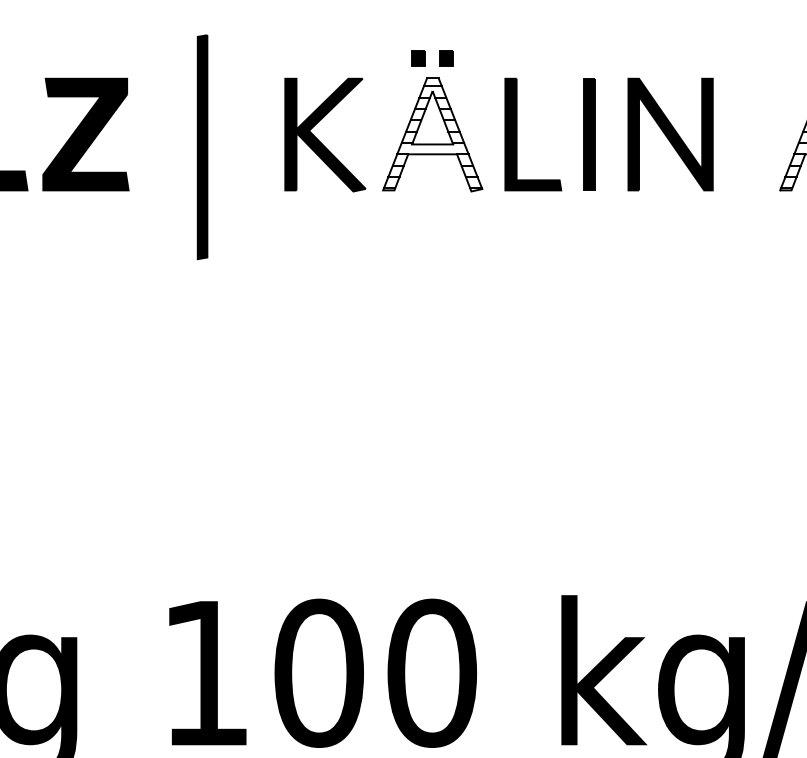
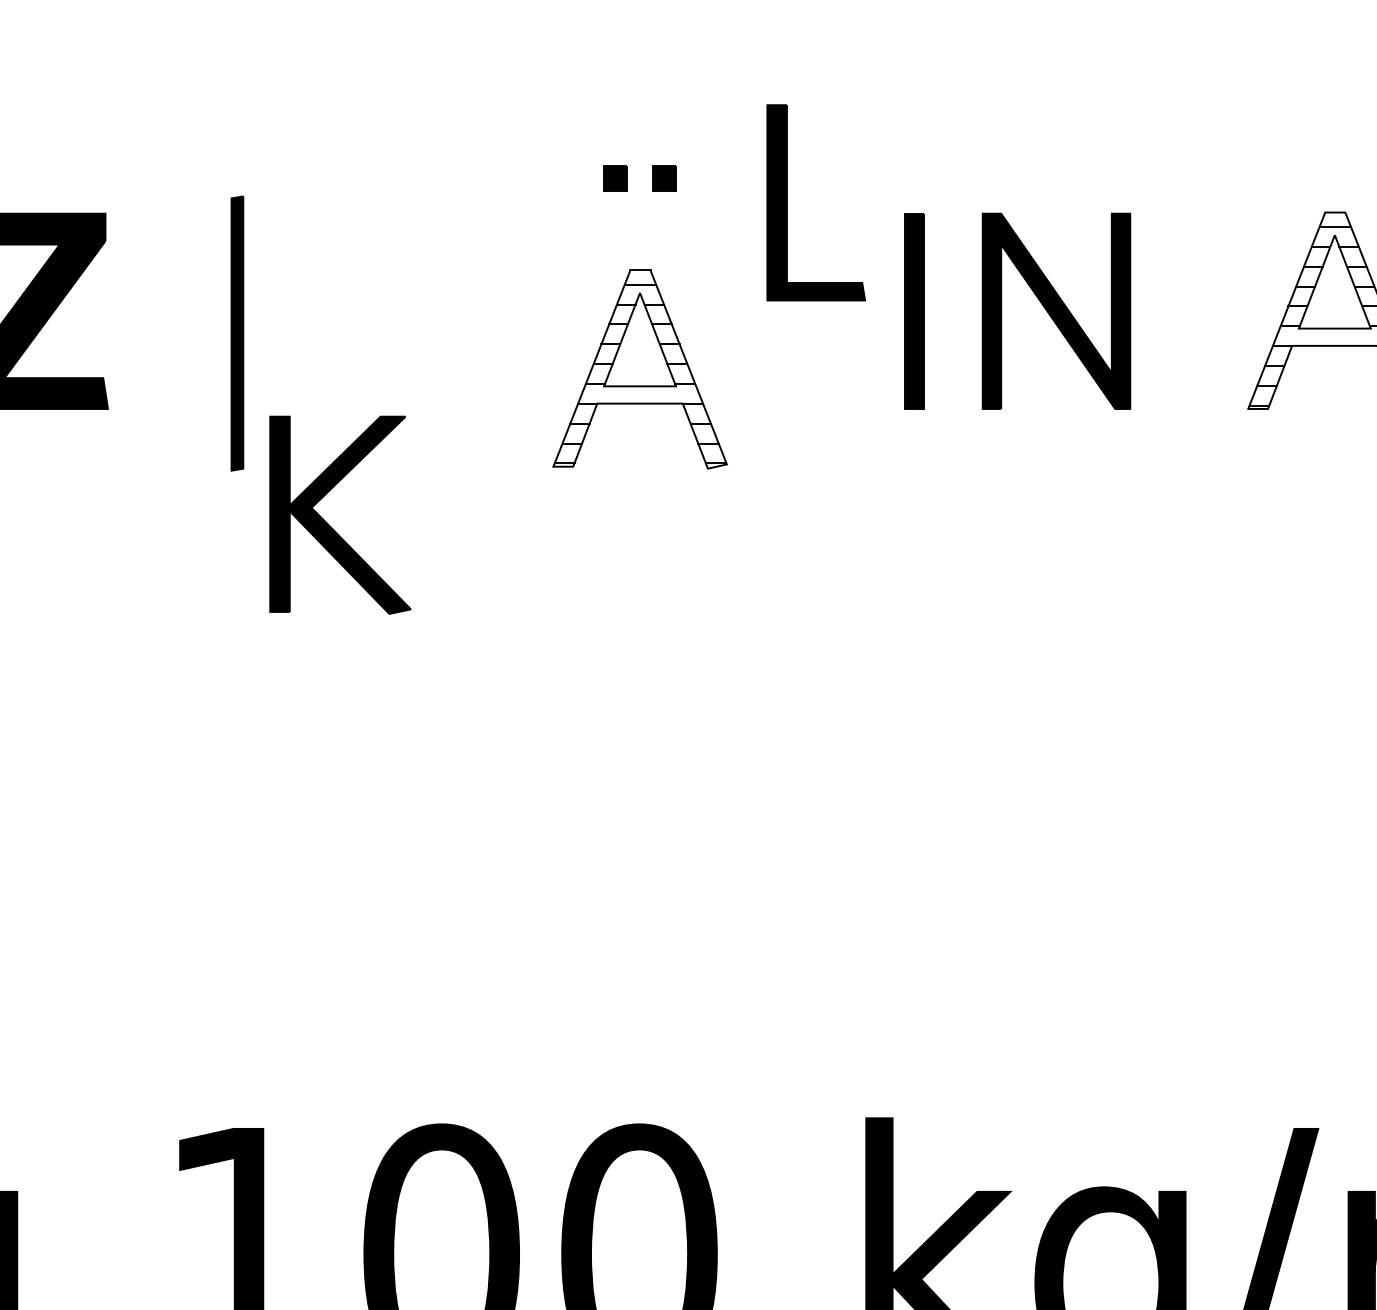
part: (432, 134) -> (639, 368), moved
part: (517, 134) -> (788, 202), moved
part: (319, 140) -> (330, 524), moved
part: (202, 147) -> (237, 333), size x0.7

